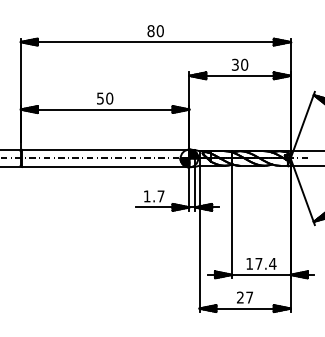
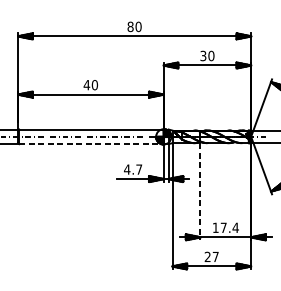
text: (100, 98) -> (86, 85), 50 -> 40
line: (105, 166) -> (91, 143), solid -> dashed
text: (146, 196) -> (126, 169), 1.7 -> 4.7
line: (231, 222) -> (200, 192), solid -> dashed

